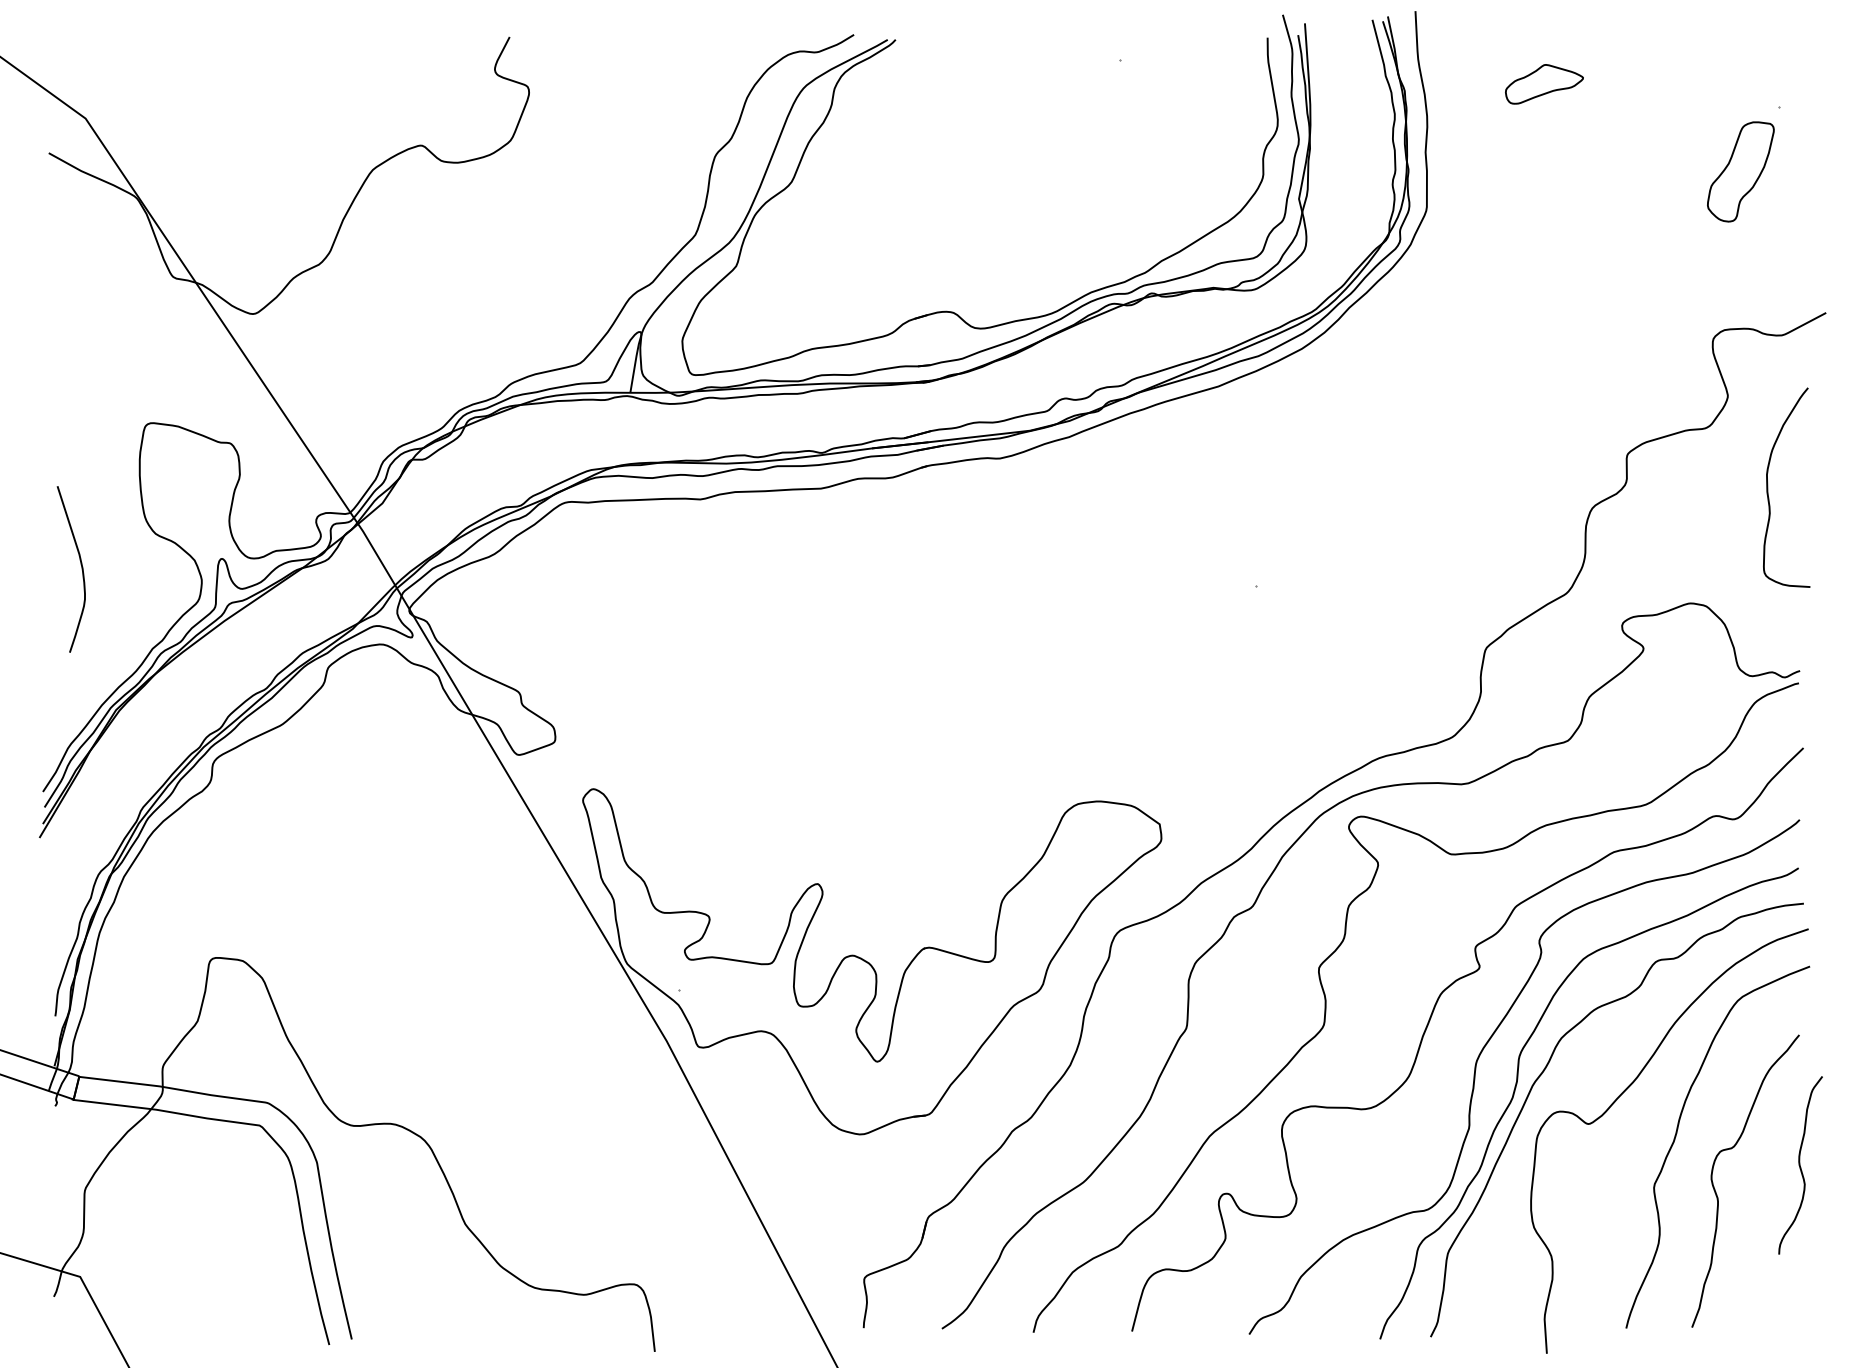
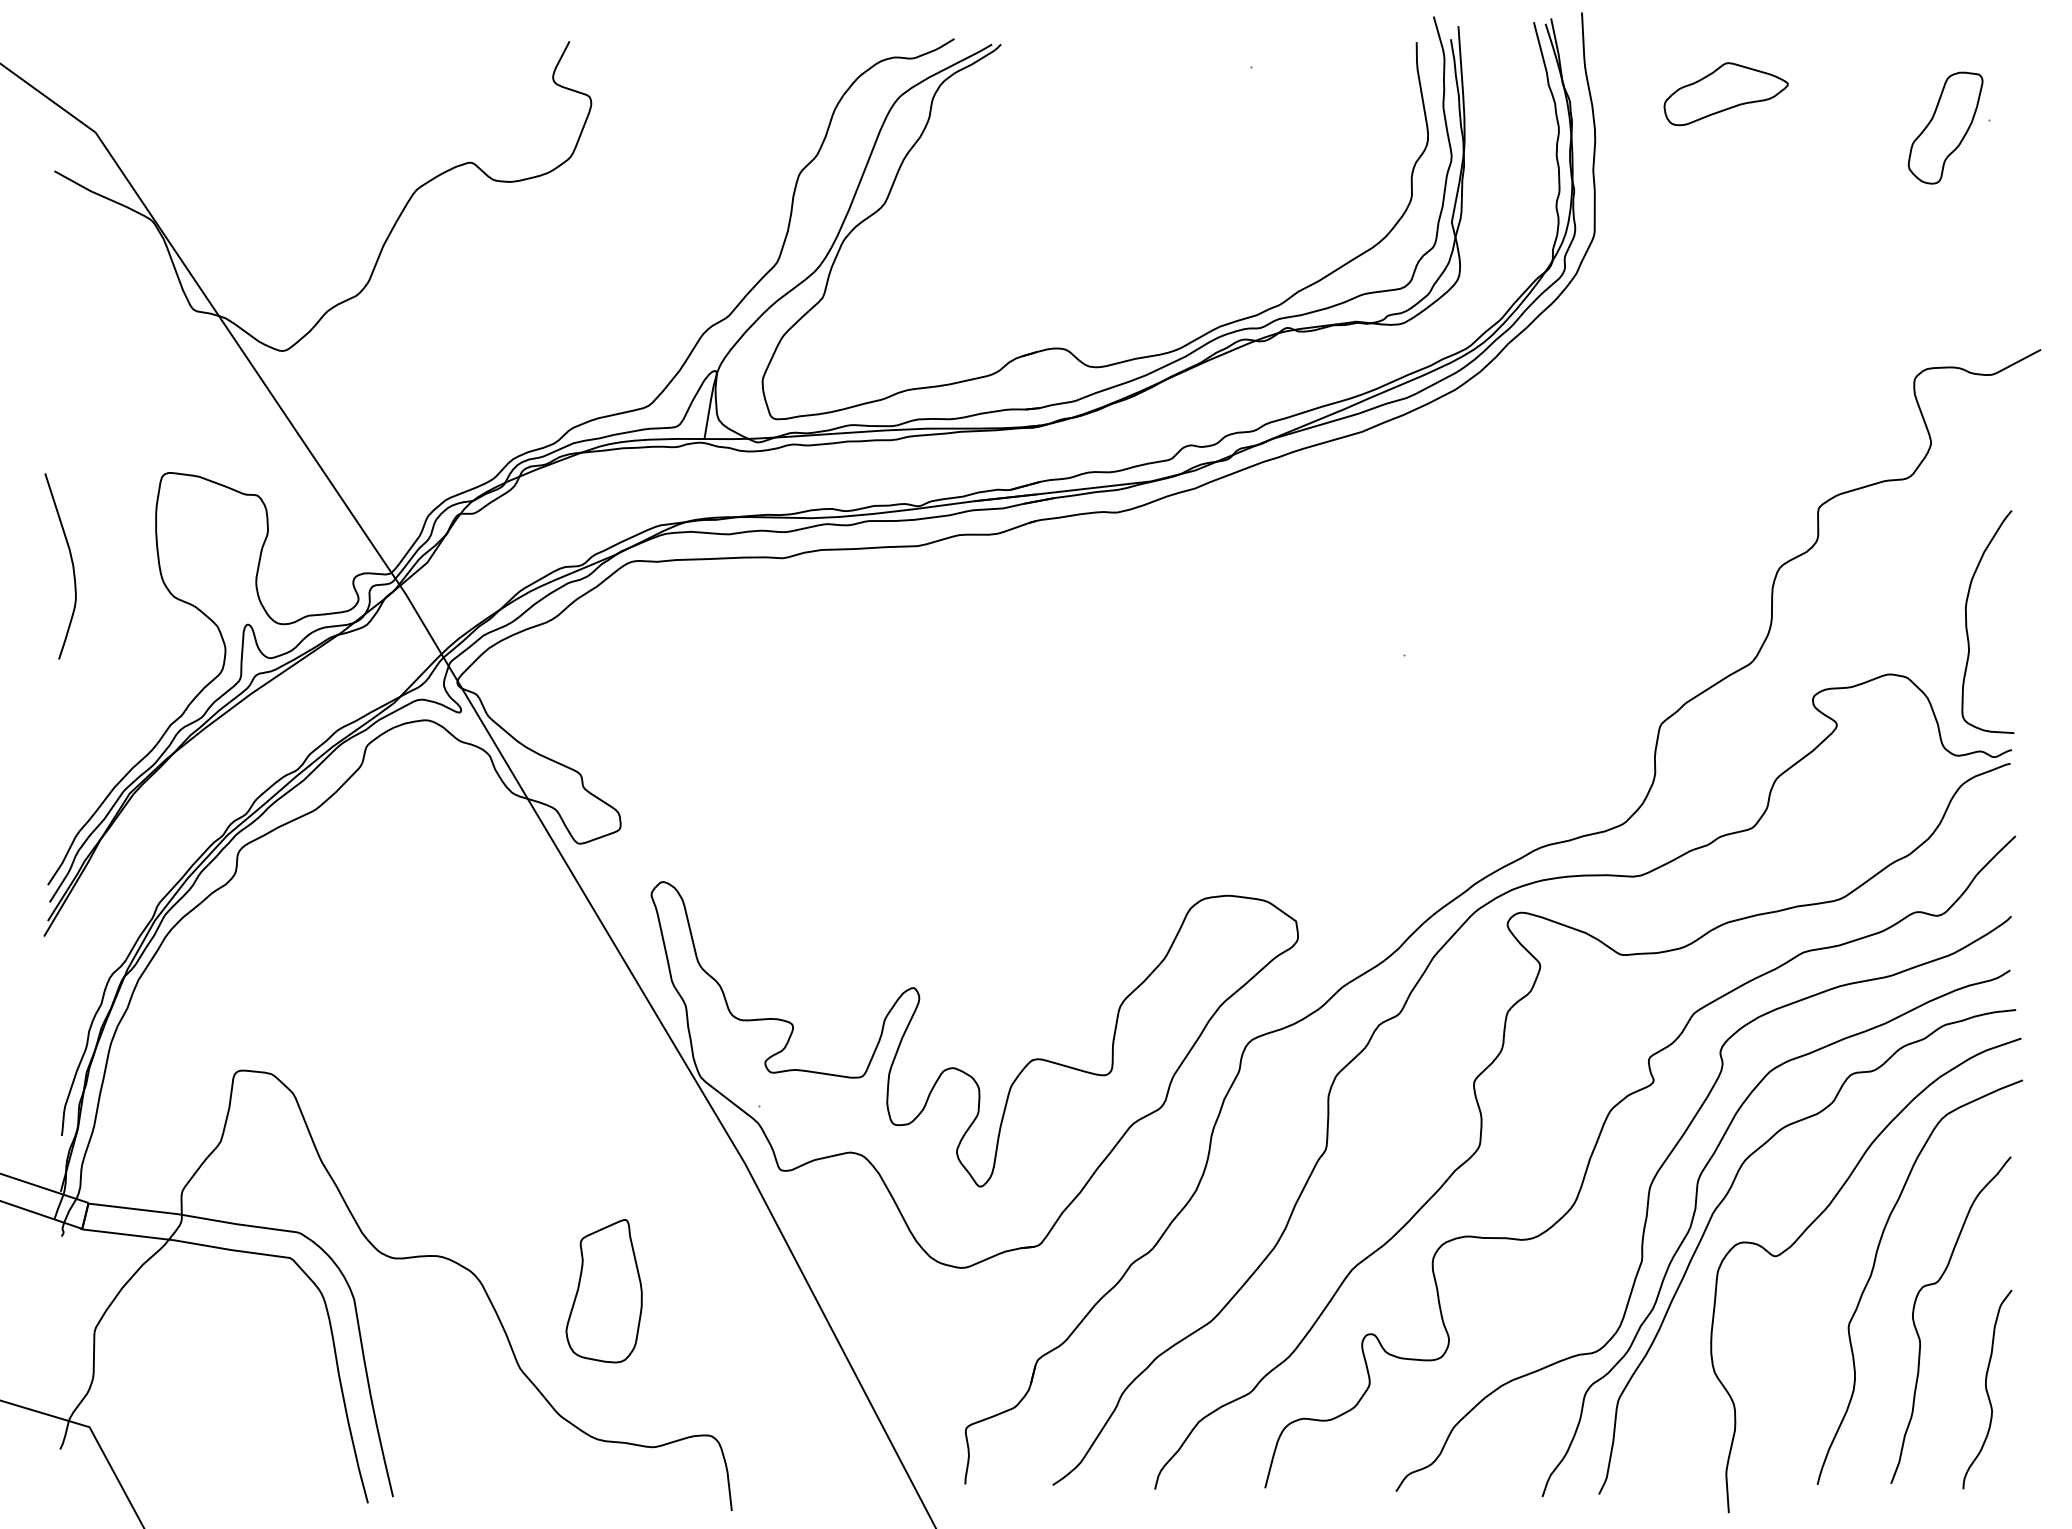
part: (1543, 84) -> (1725, 94), size x1.43
part: (1740, 171) -> (1945, 127), moved
curve: (1768, 488) -> (1967, 622), moved
curve: (81, 566) -> (71, 563), moved
part: (540, 1155) -> (603, 1291), added
curve: (1800, 1165) -> (1987, 1389), moved

